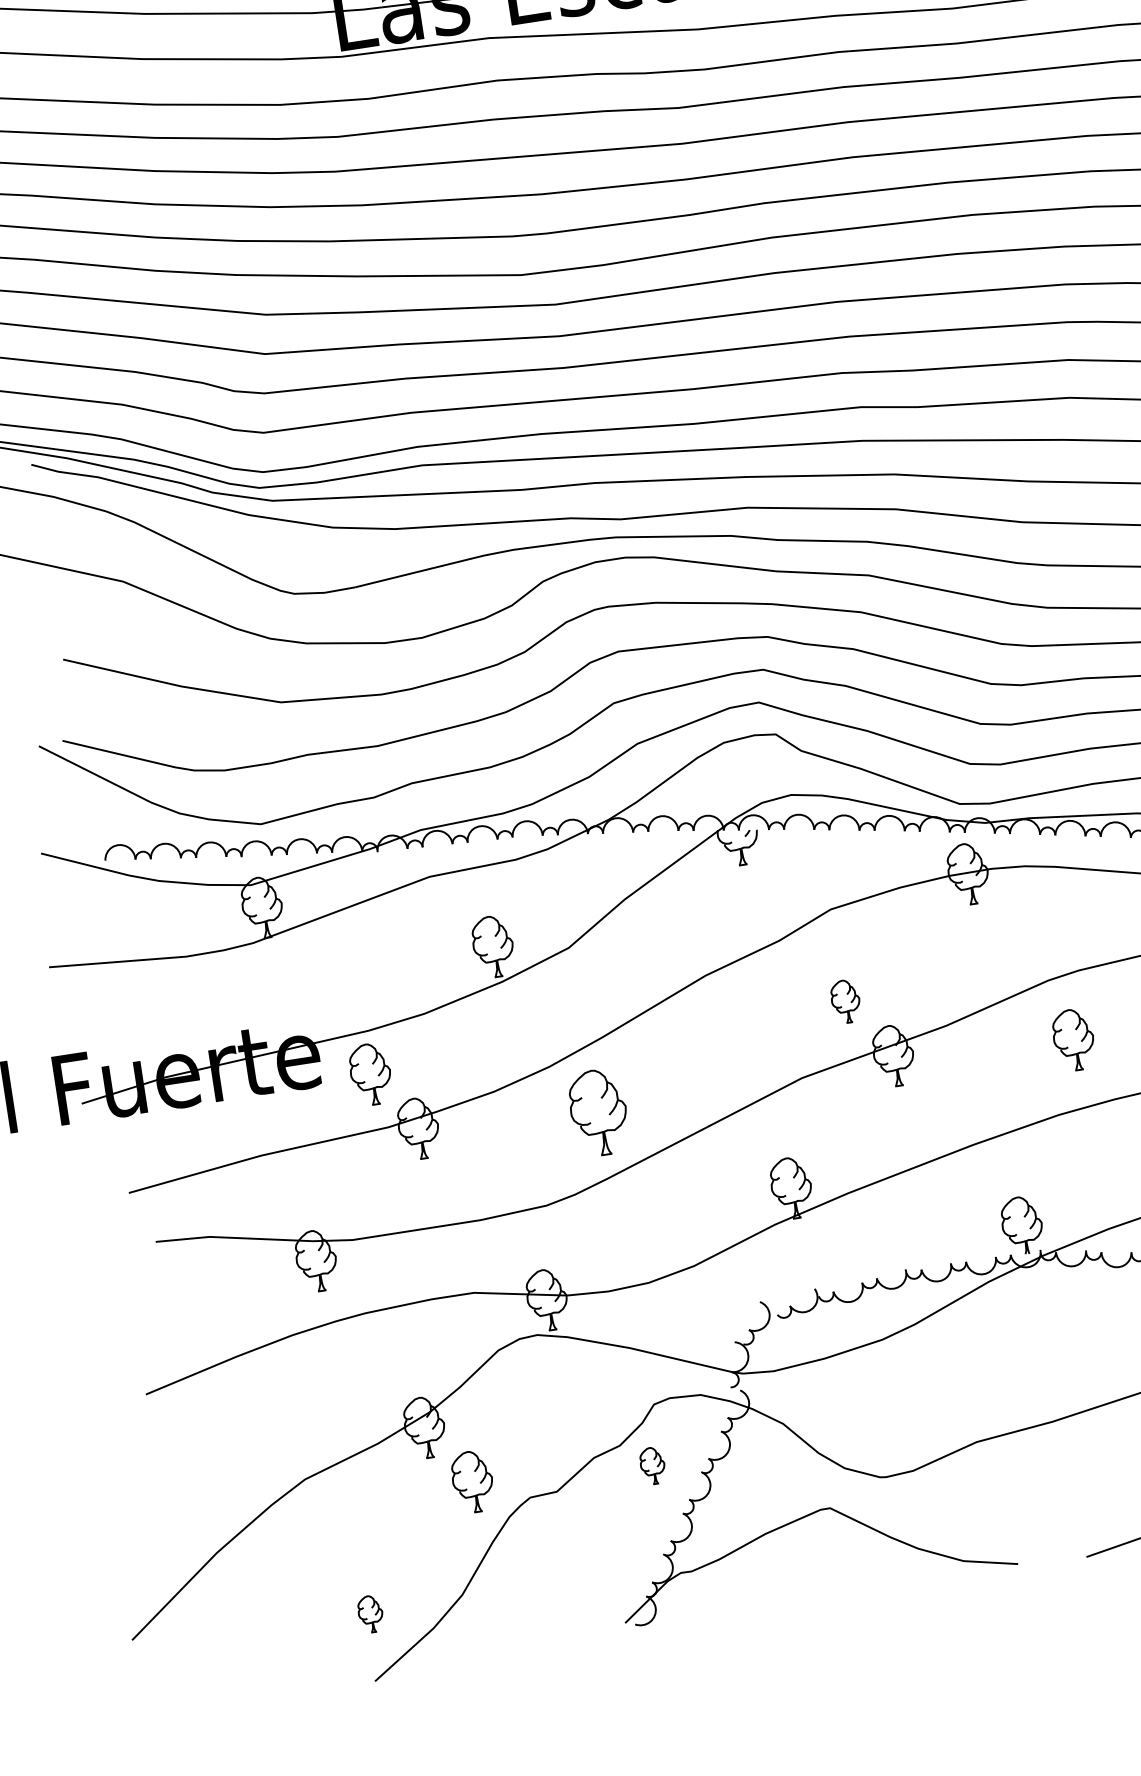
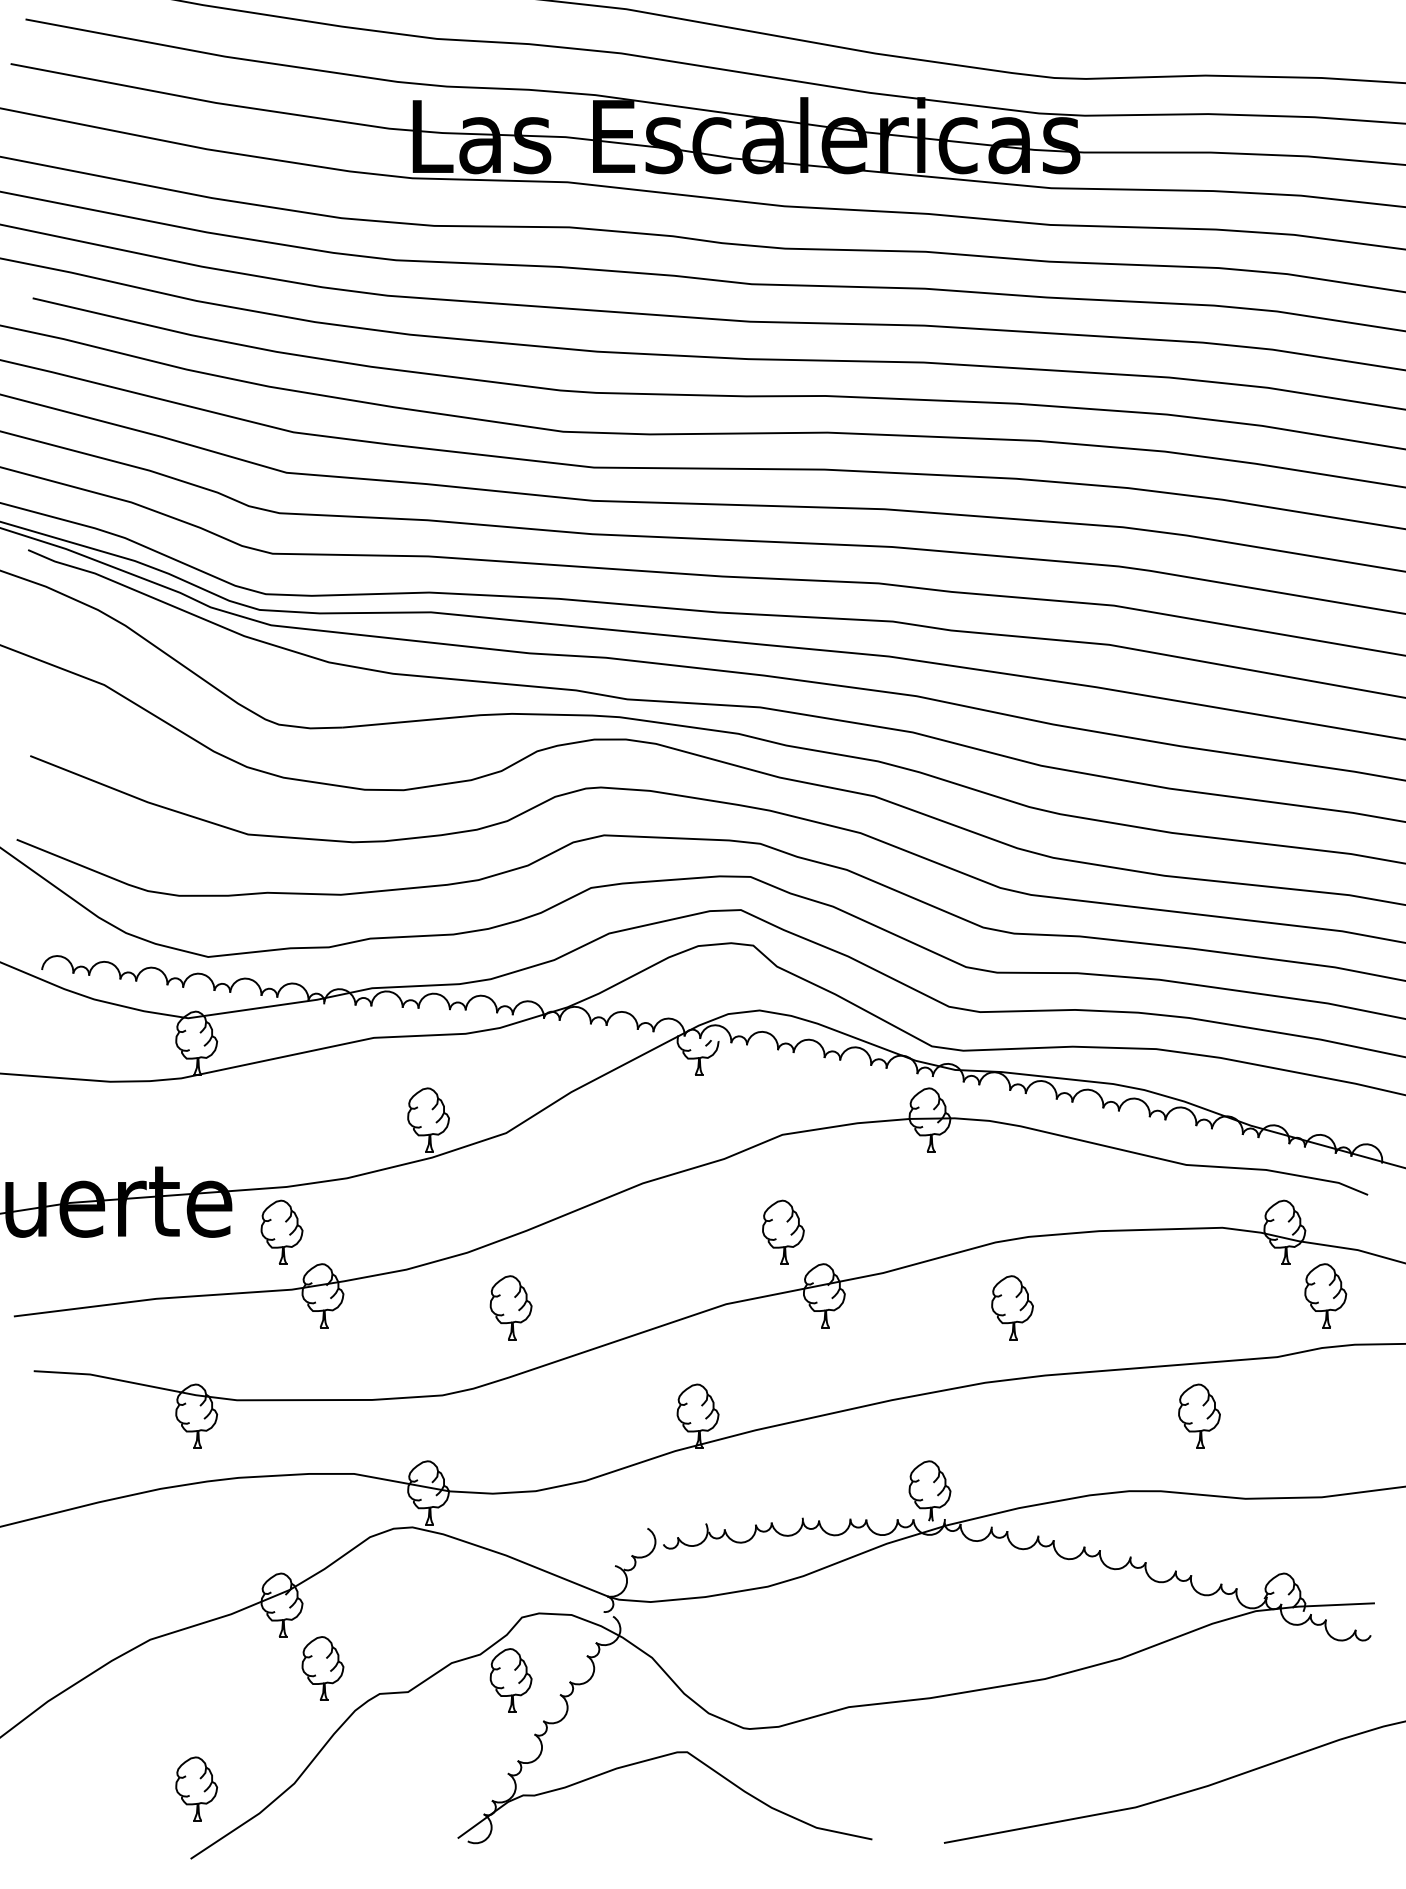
part: (845, 1000) -> (783, 1231), size x1.43
part: (598, 1112) -> (510, 1307), size x0.71
part: (652, 1465) -> (510, 1680), size x1.67
part: (370, 1613) -> (196, 1788), size x1.67

